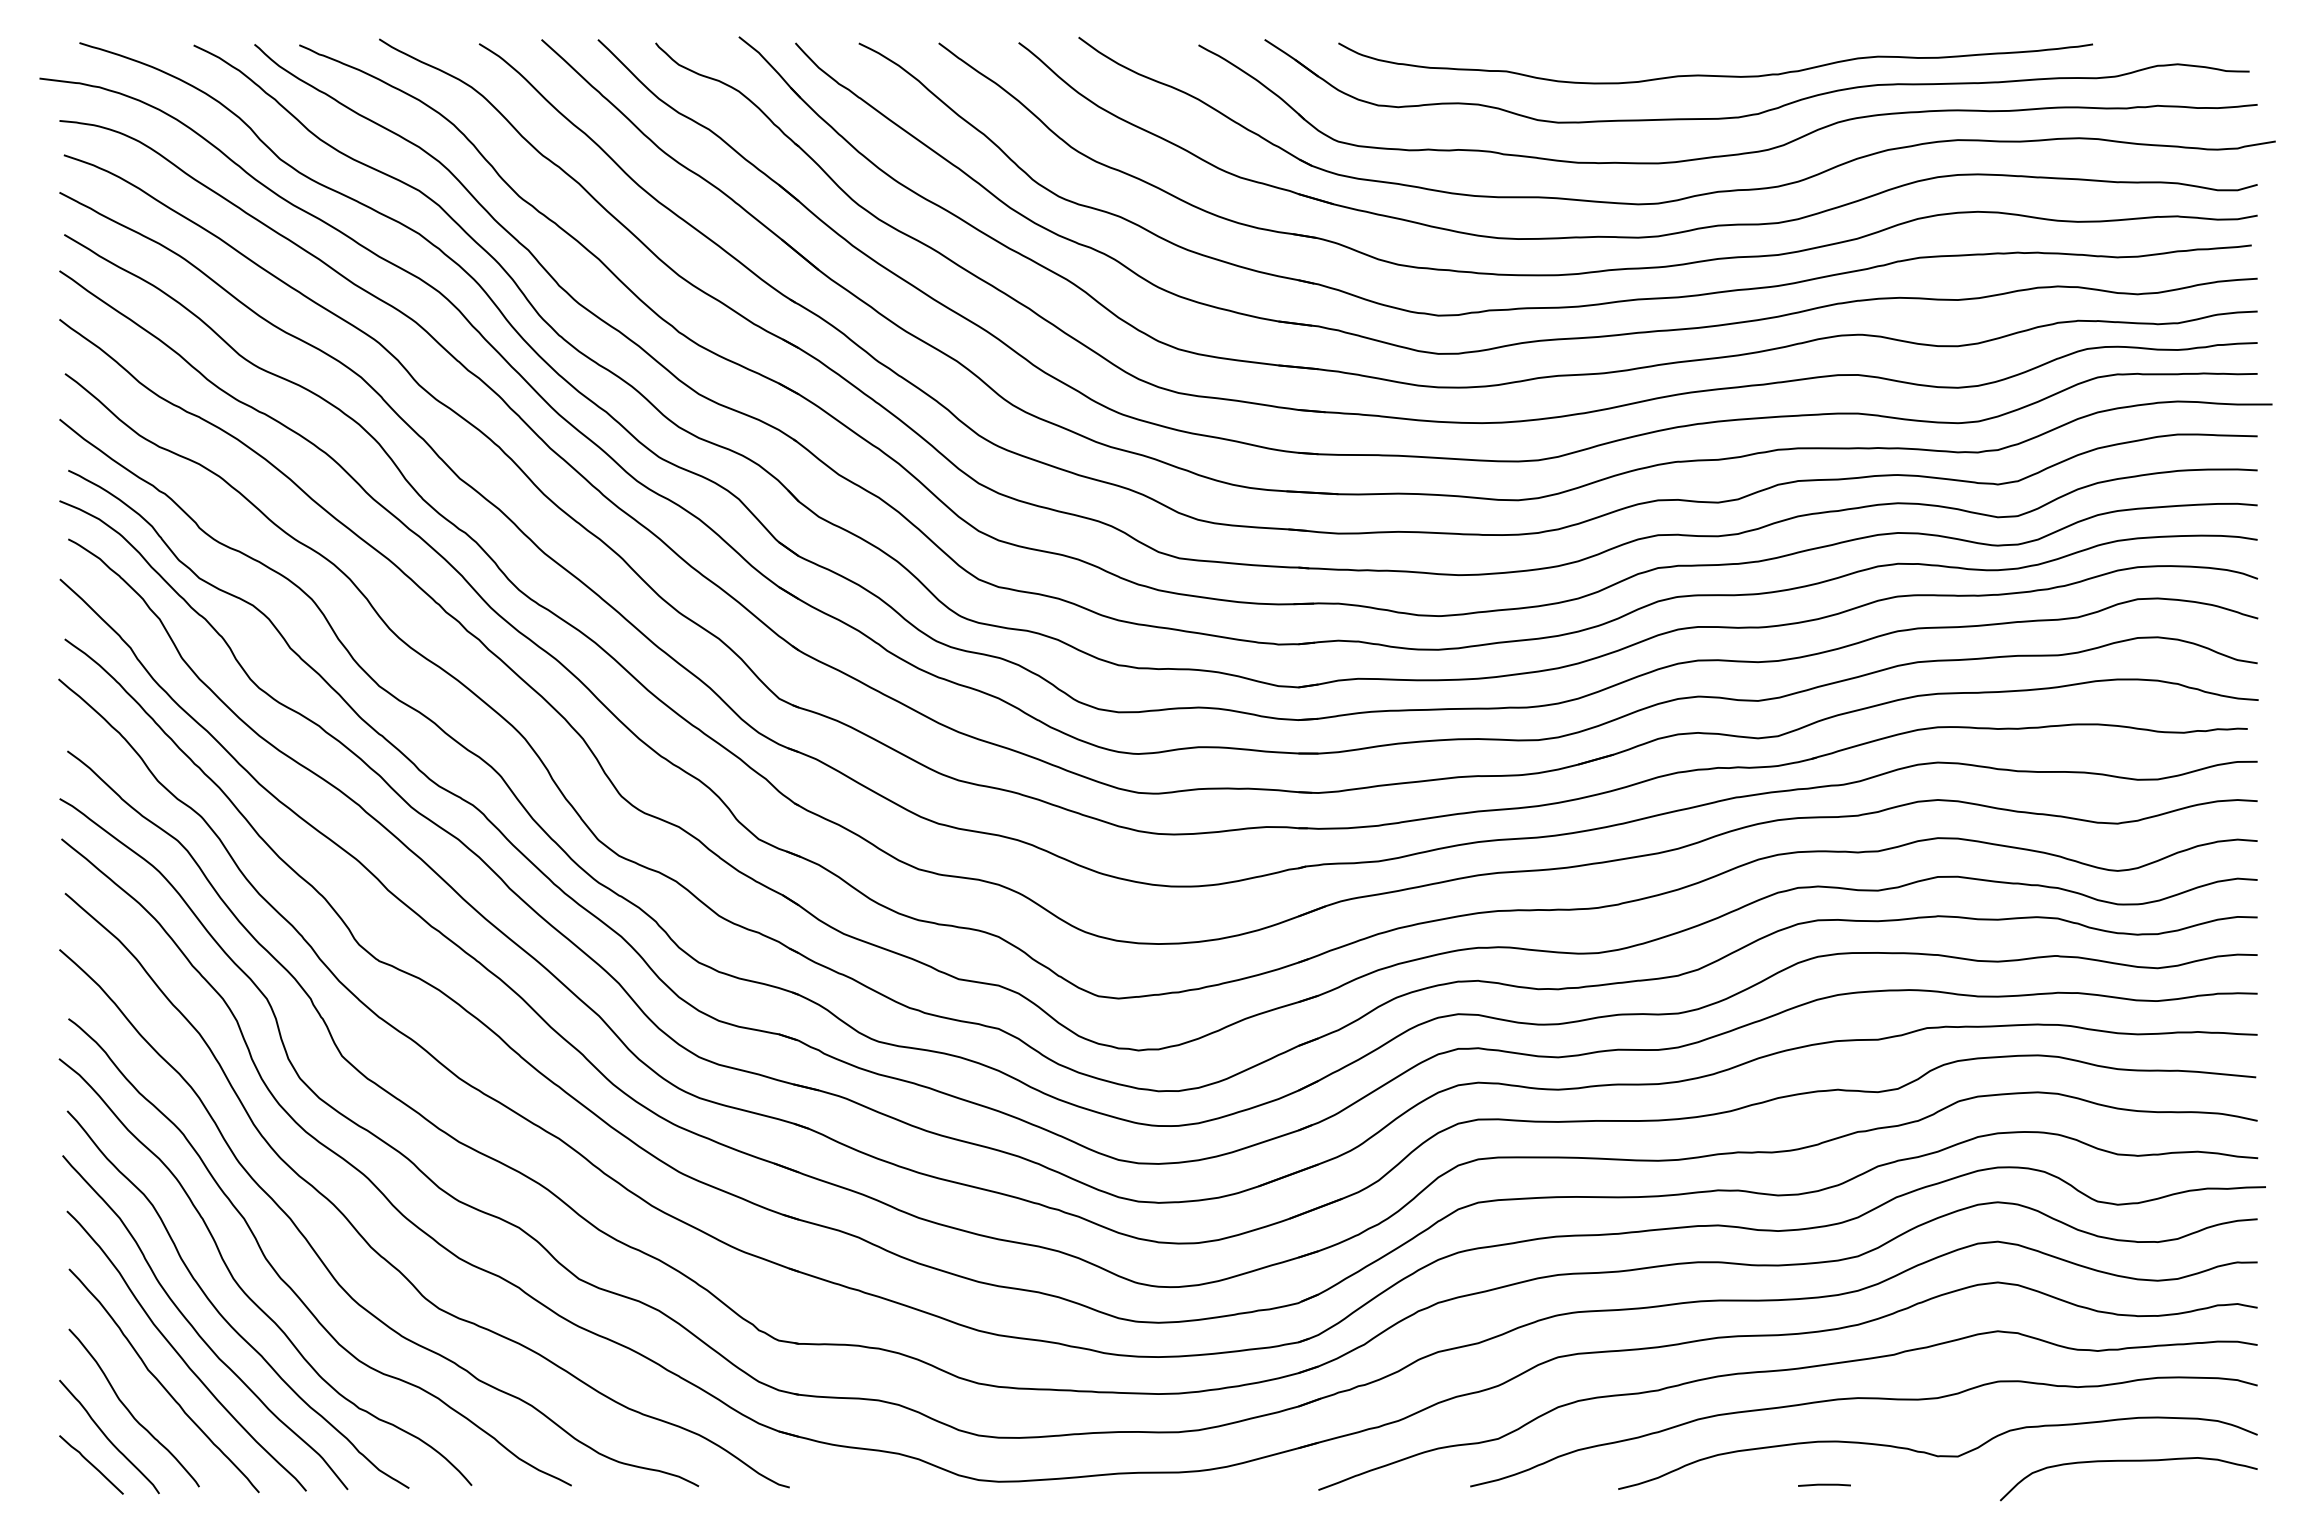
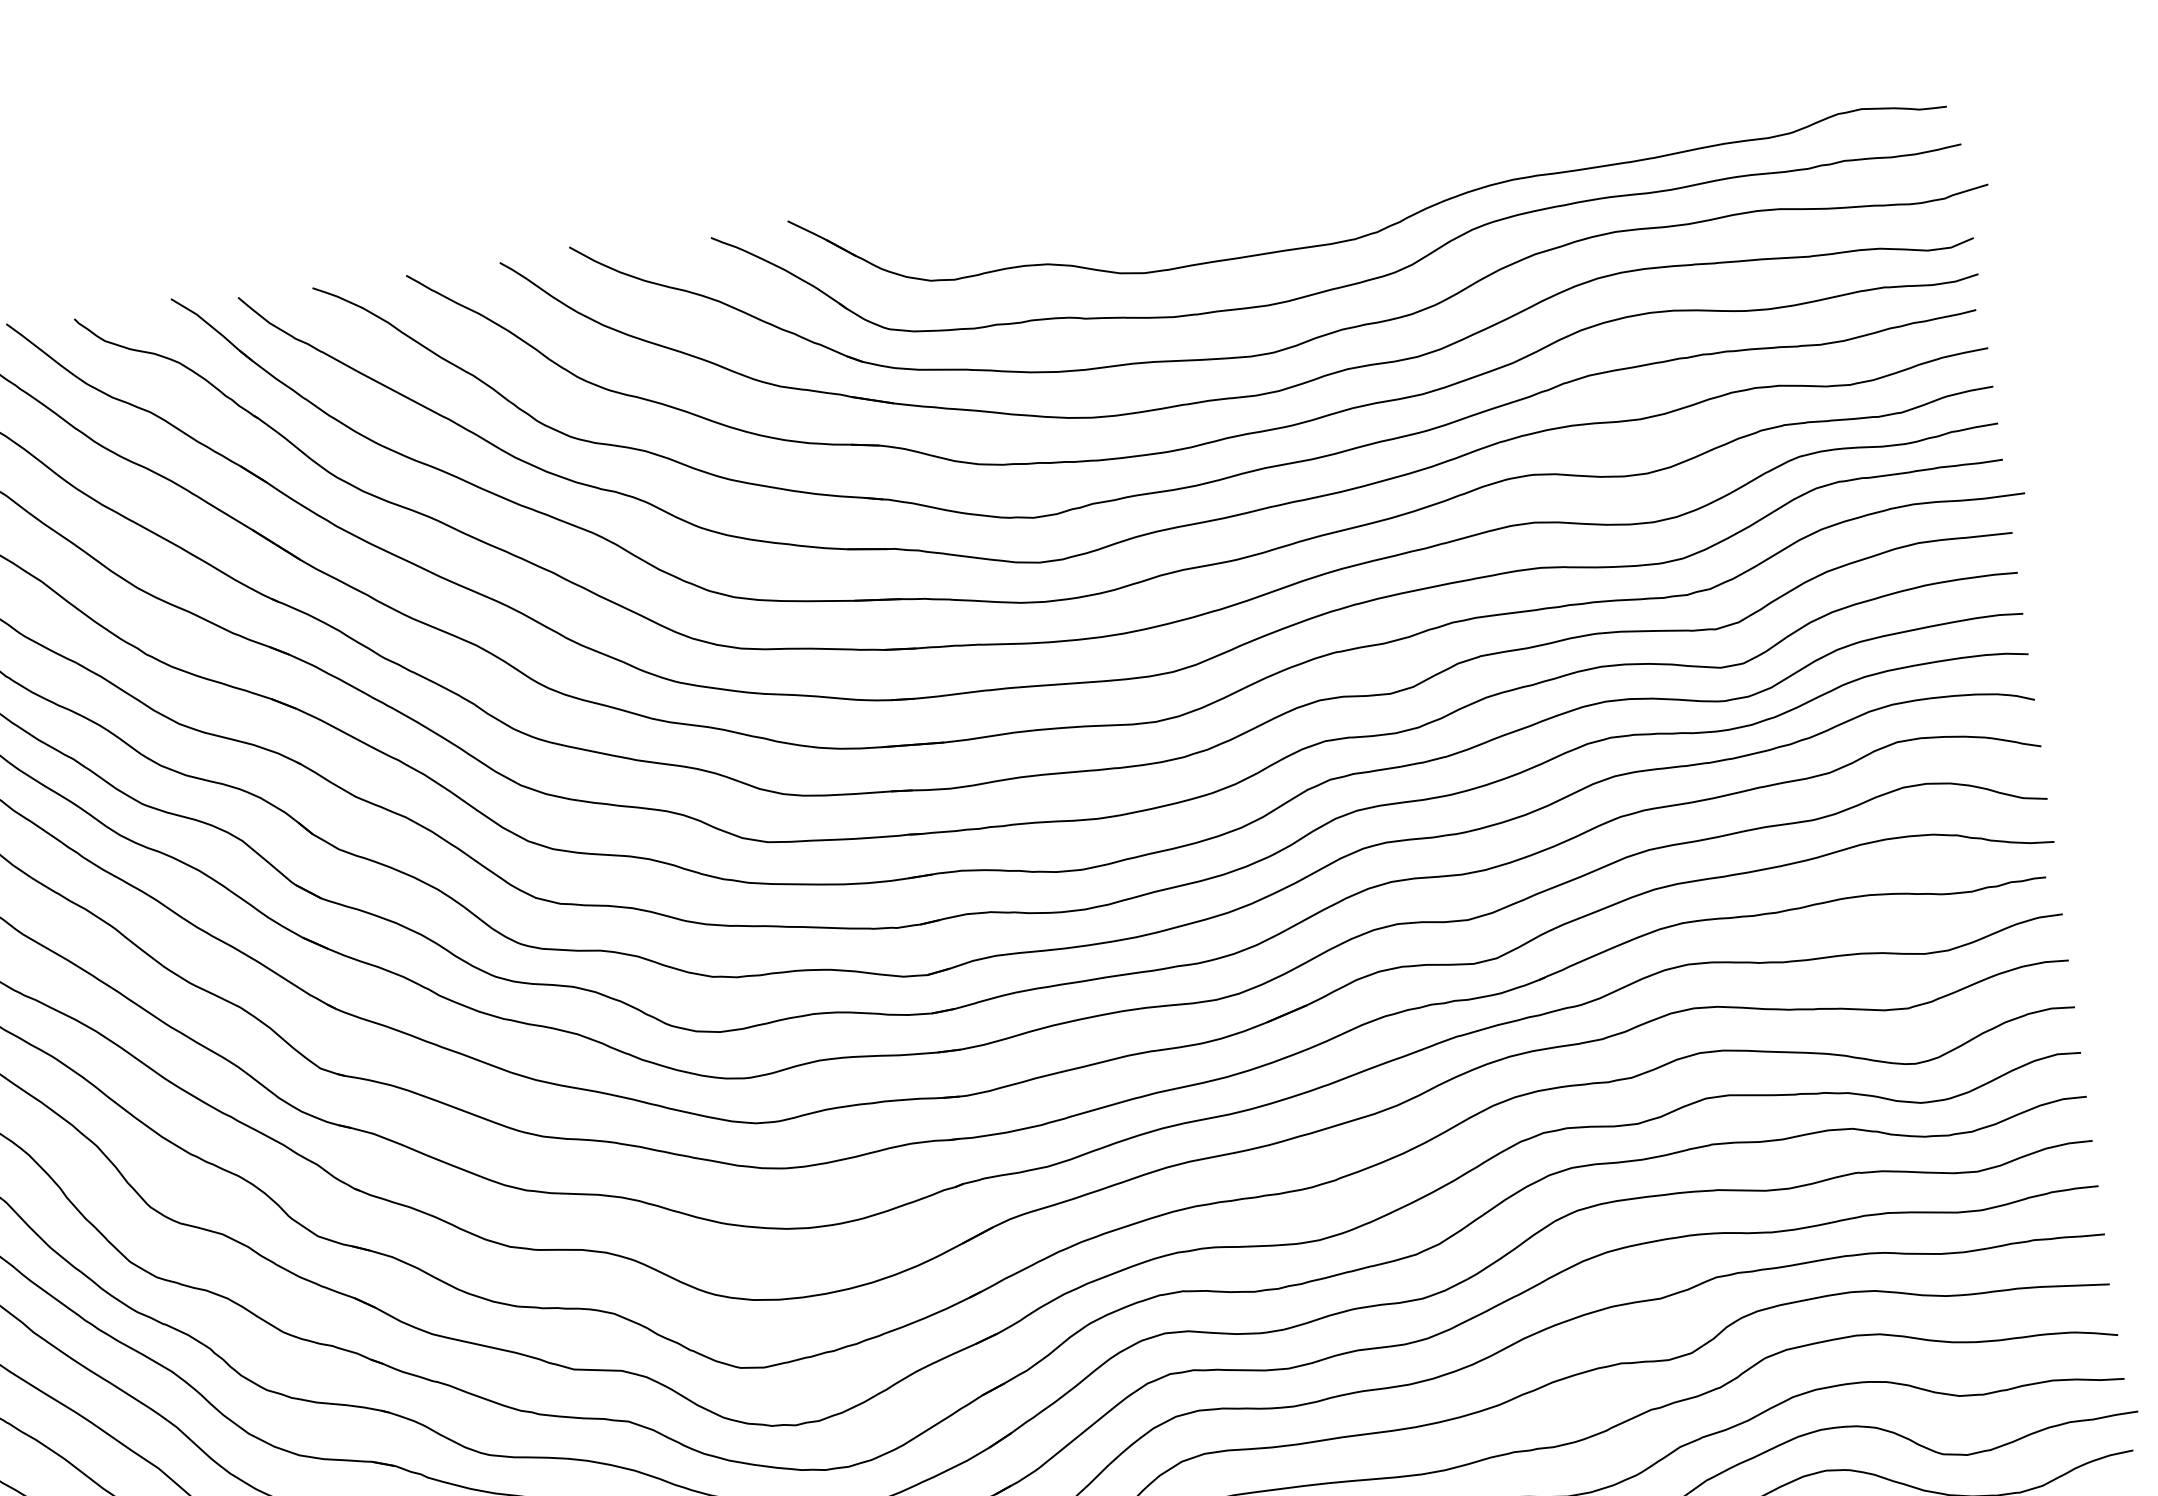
curve: (1715, 75) -> (1321, 193), removed

